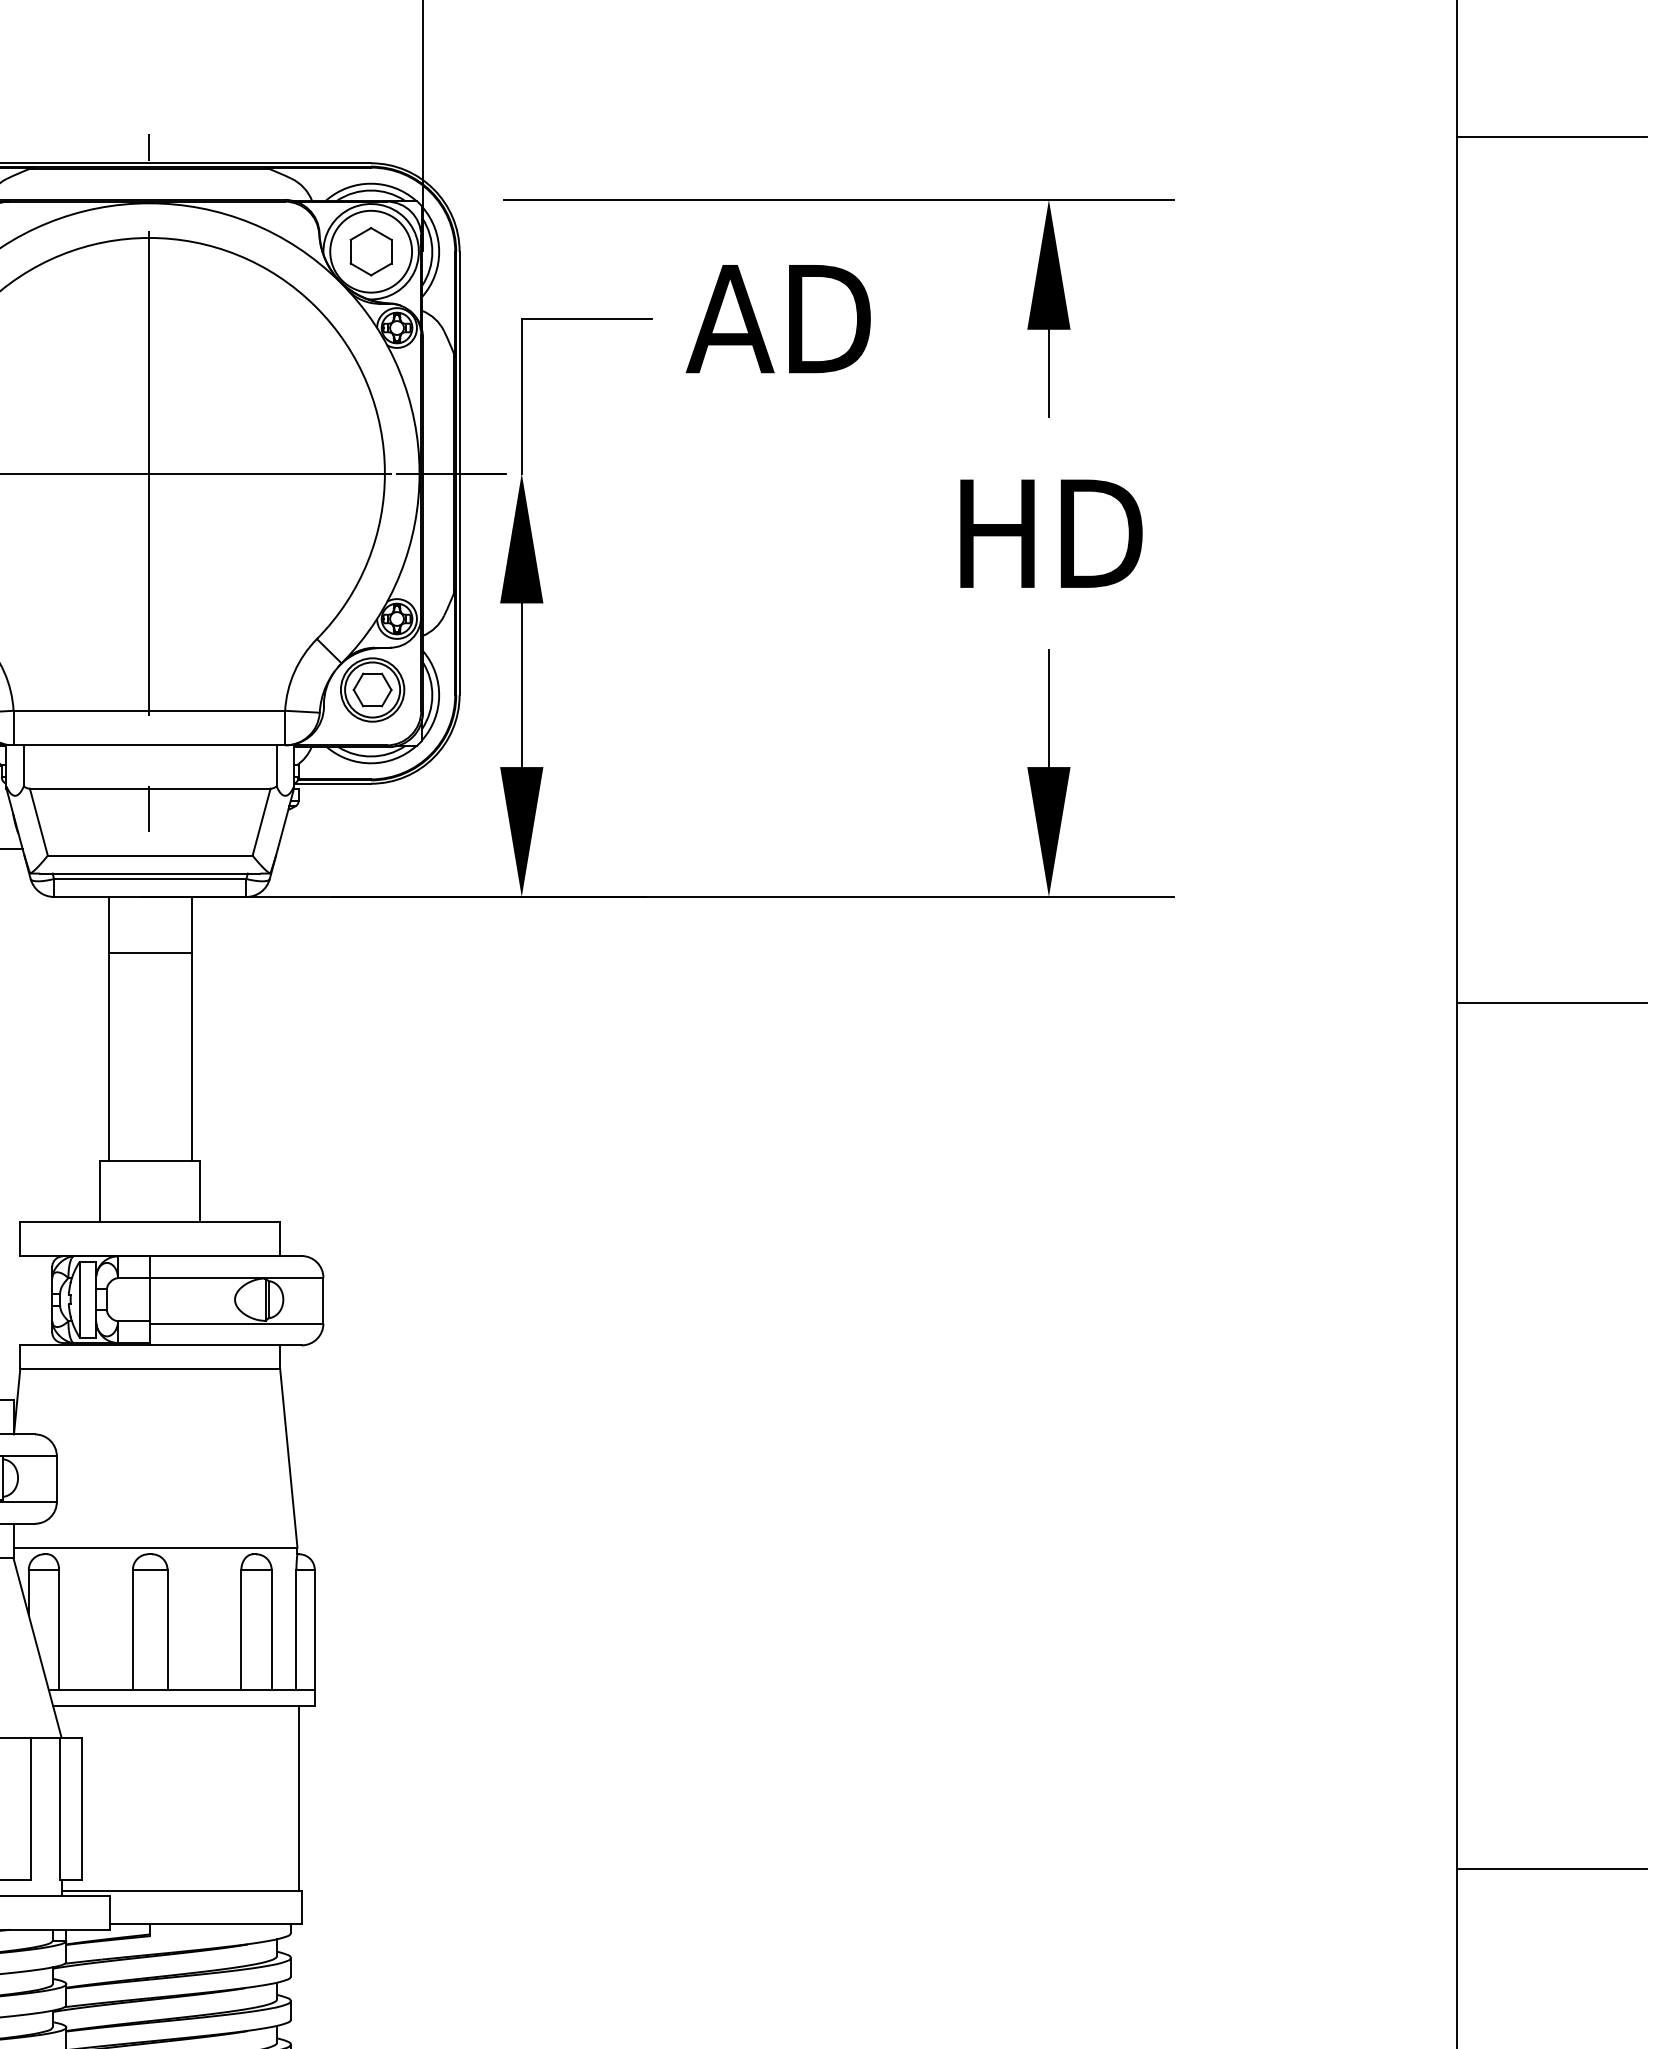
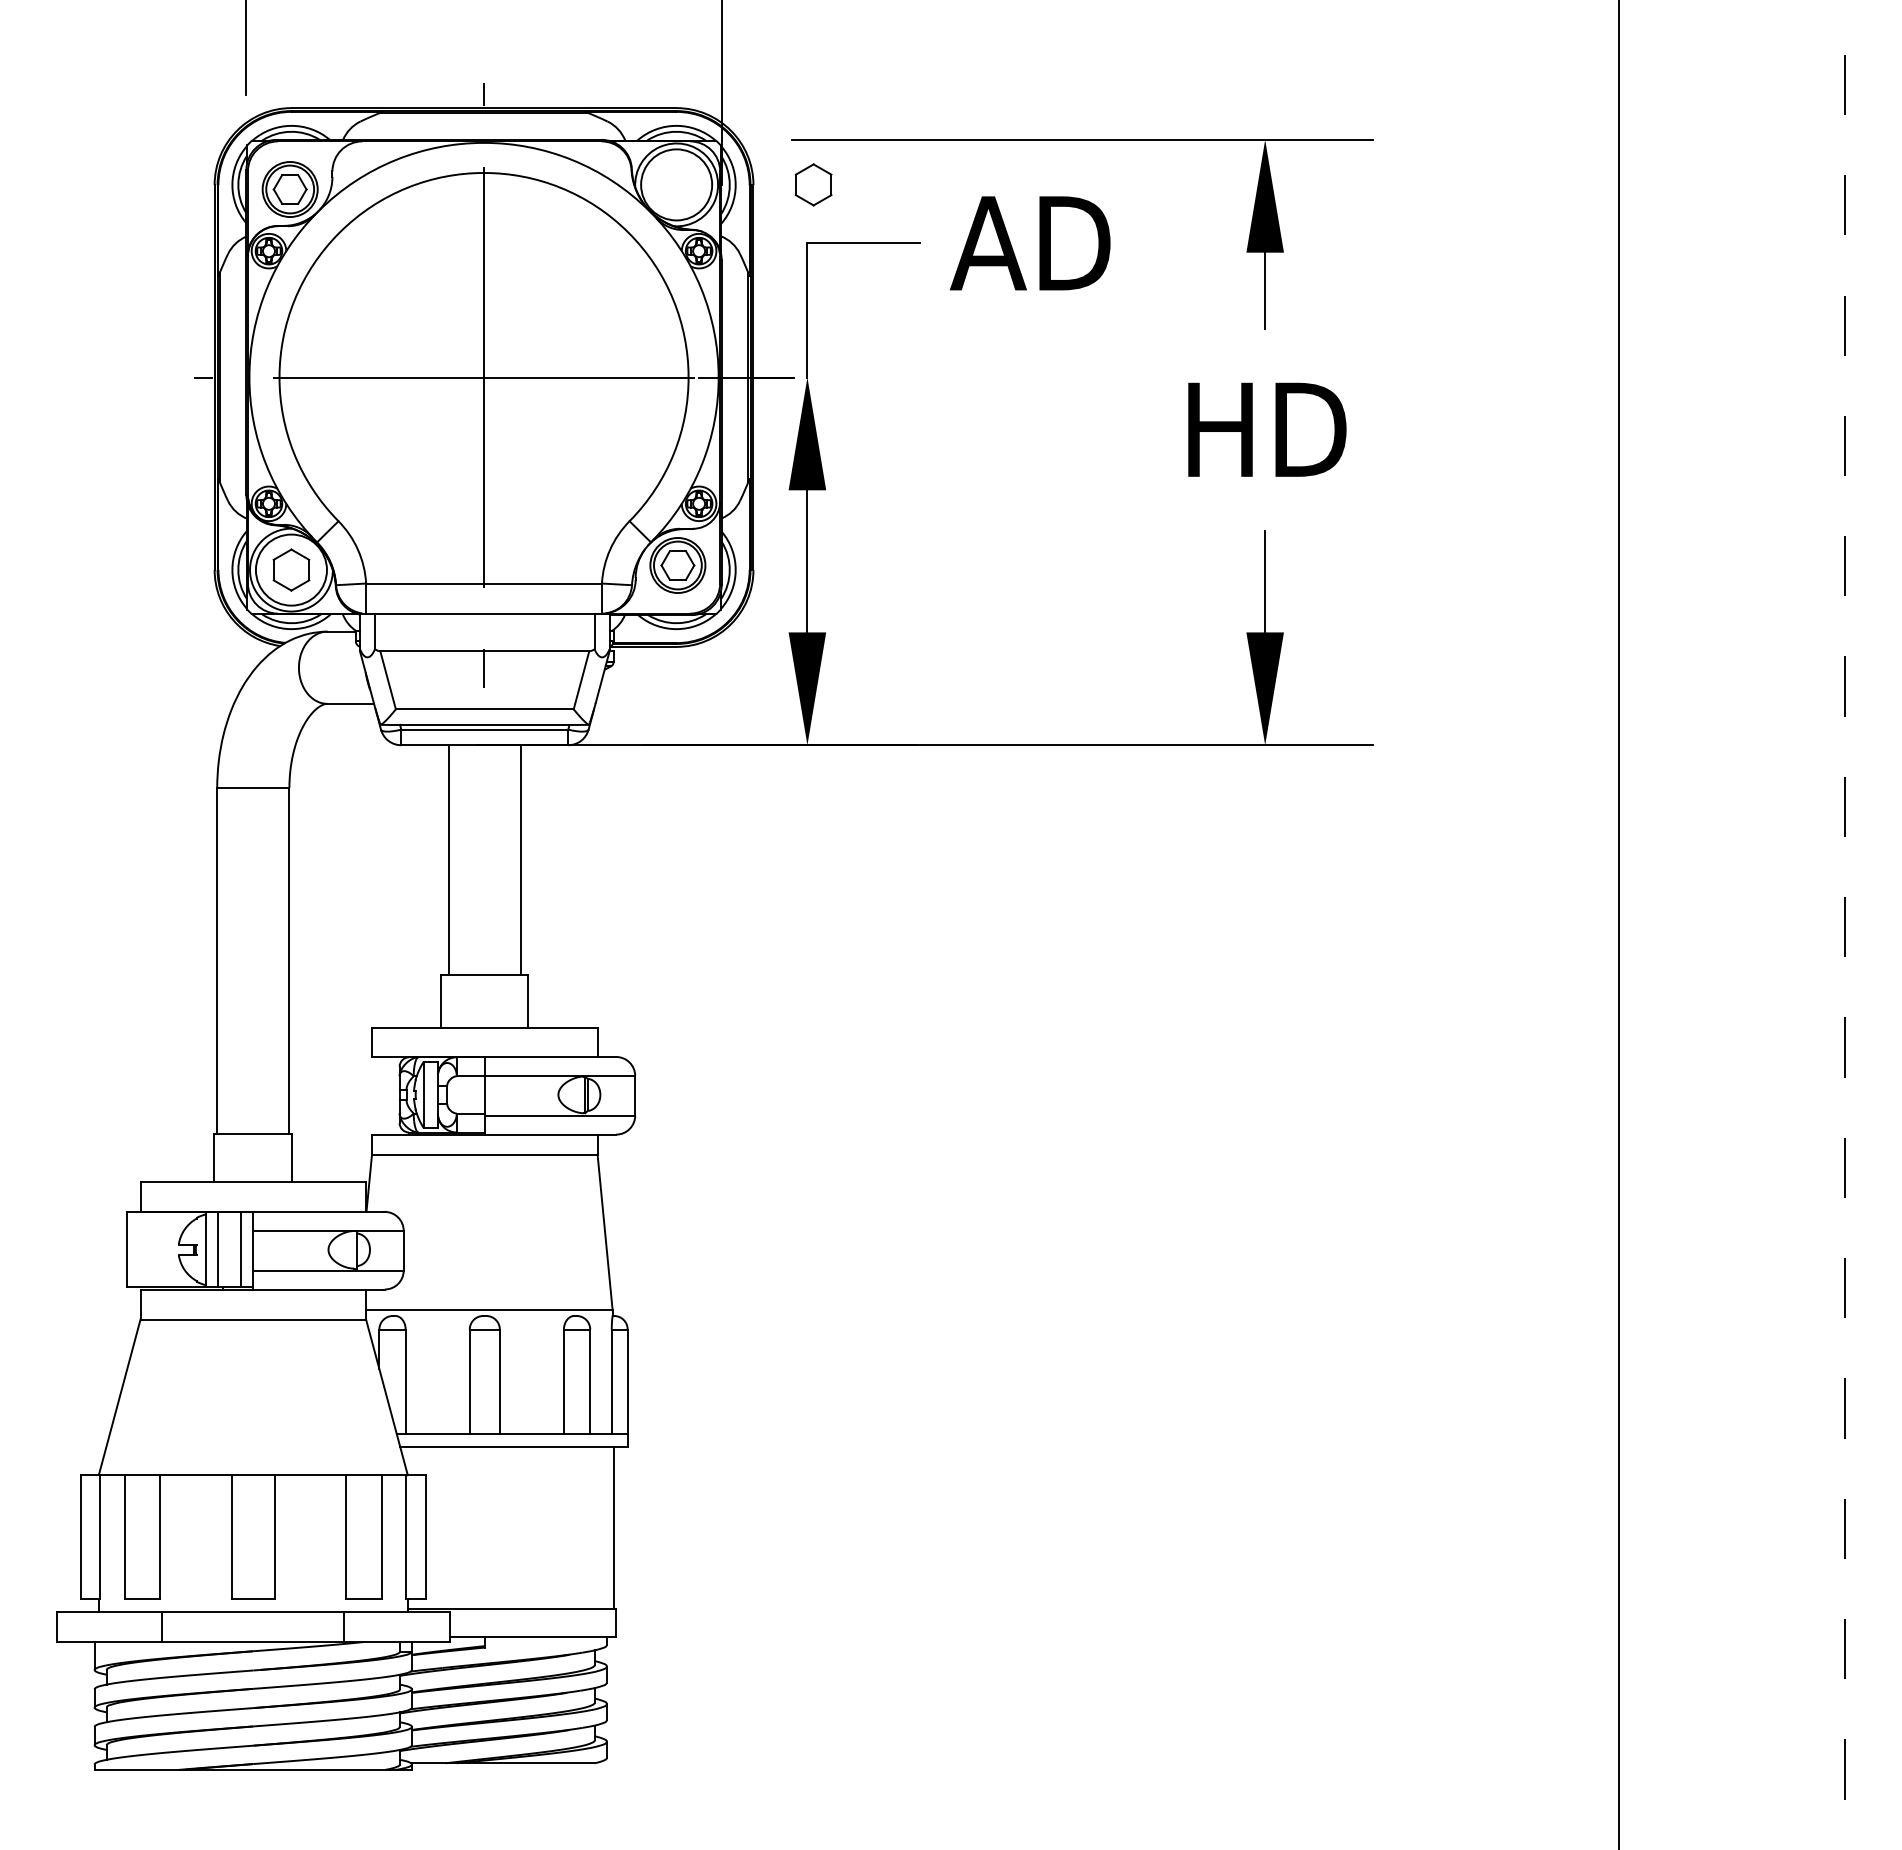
line: (1551, 136) -> (1701, 84), removed
part: (370, 251) -> (813, 184), moved
line: (149, 953) -> (484, 794), removed
line: (1551, 1002) -> (1701, 836), removed
line: (1551, 1868) -> (1701, 1588), removed

